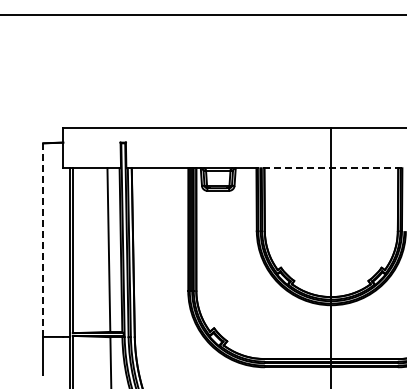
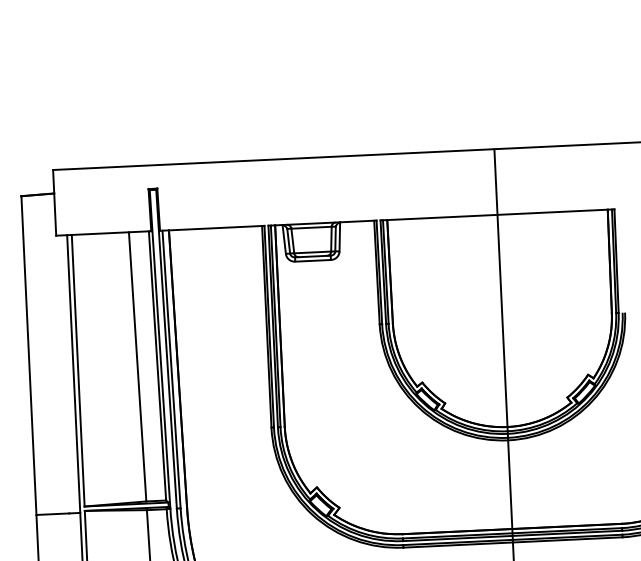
line: (330, 168) -> (496, 215), dashed -> solid
line: (43, 240) -> (29, 356), dashed -> solid

